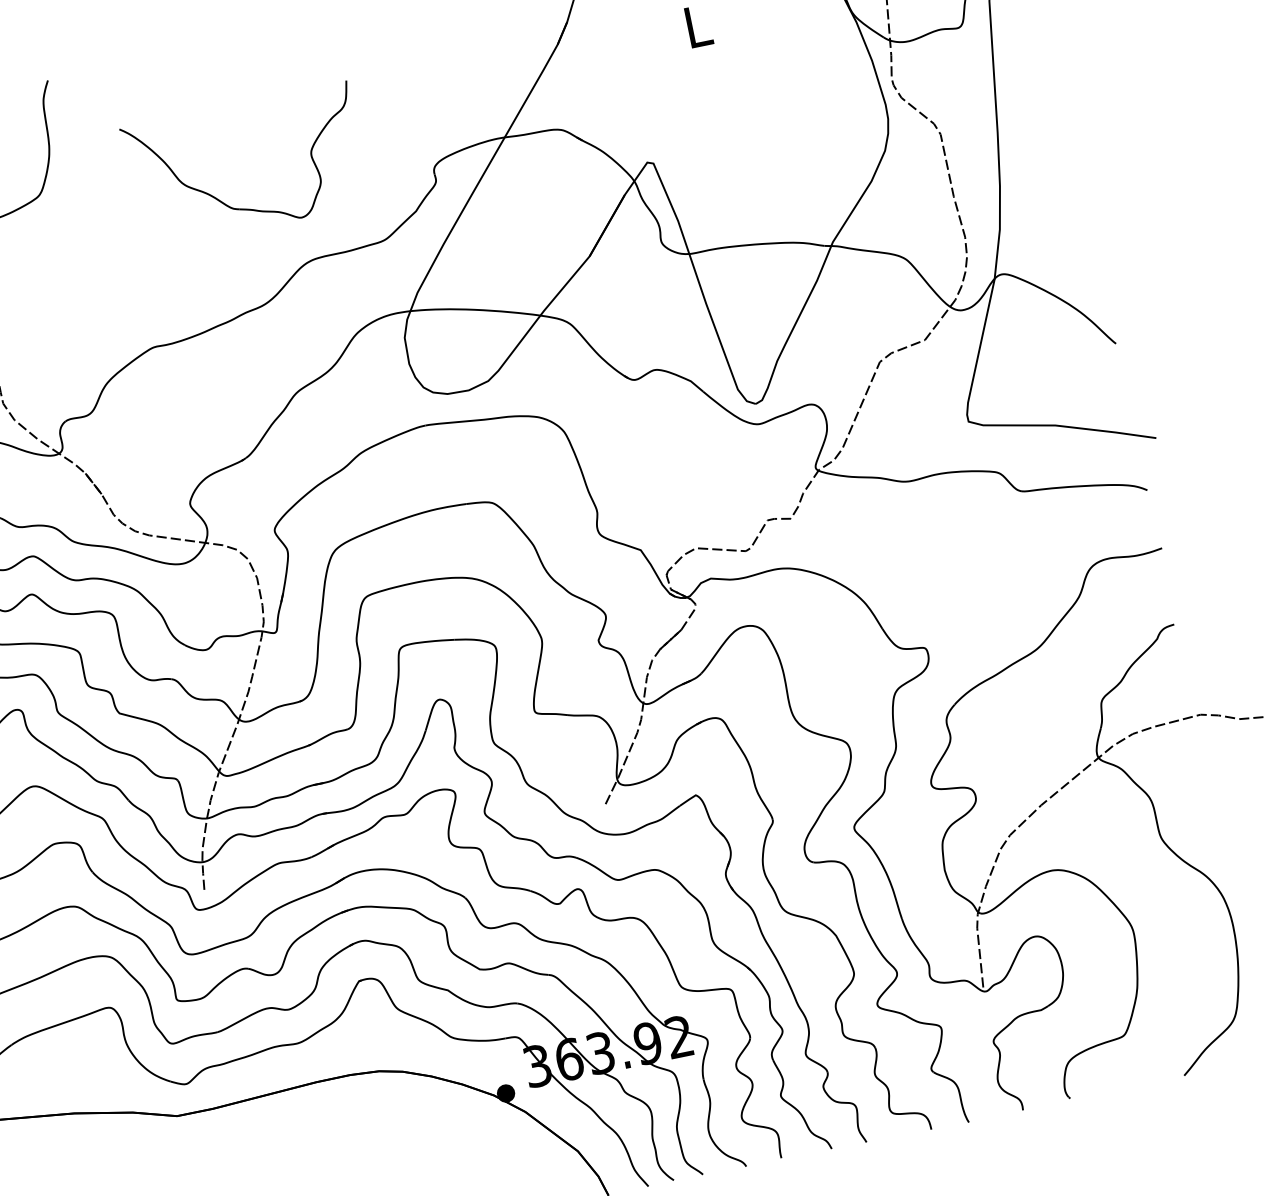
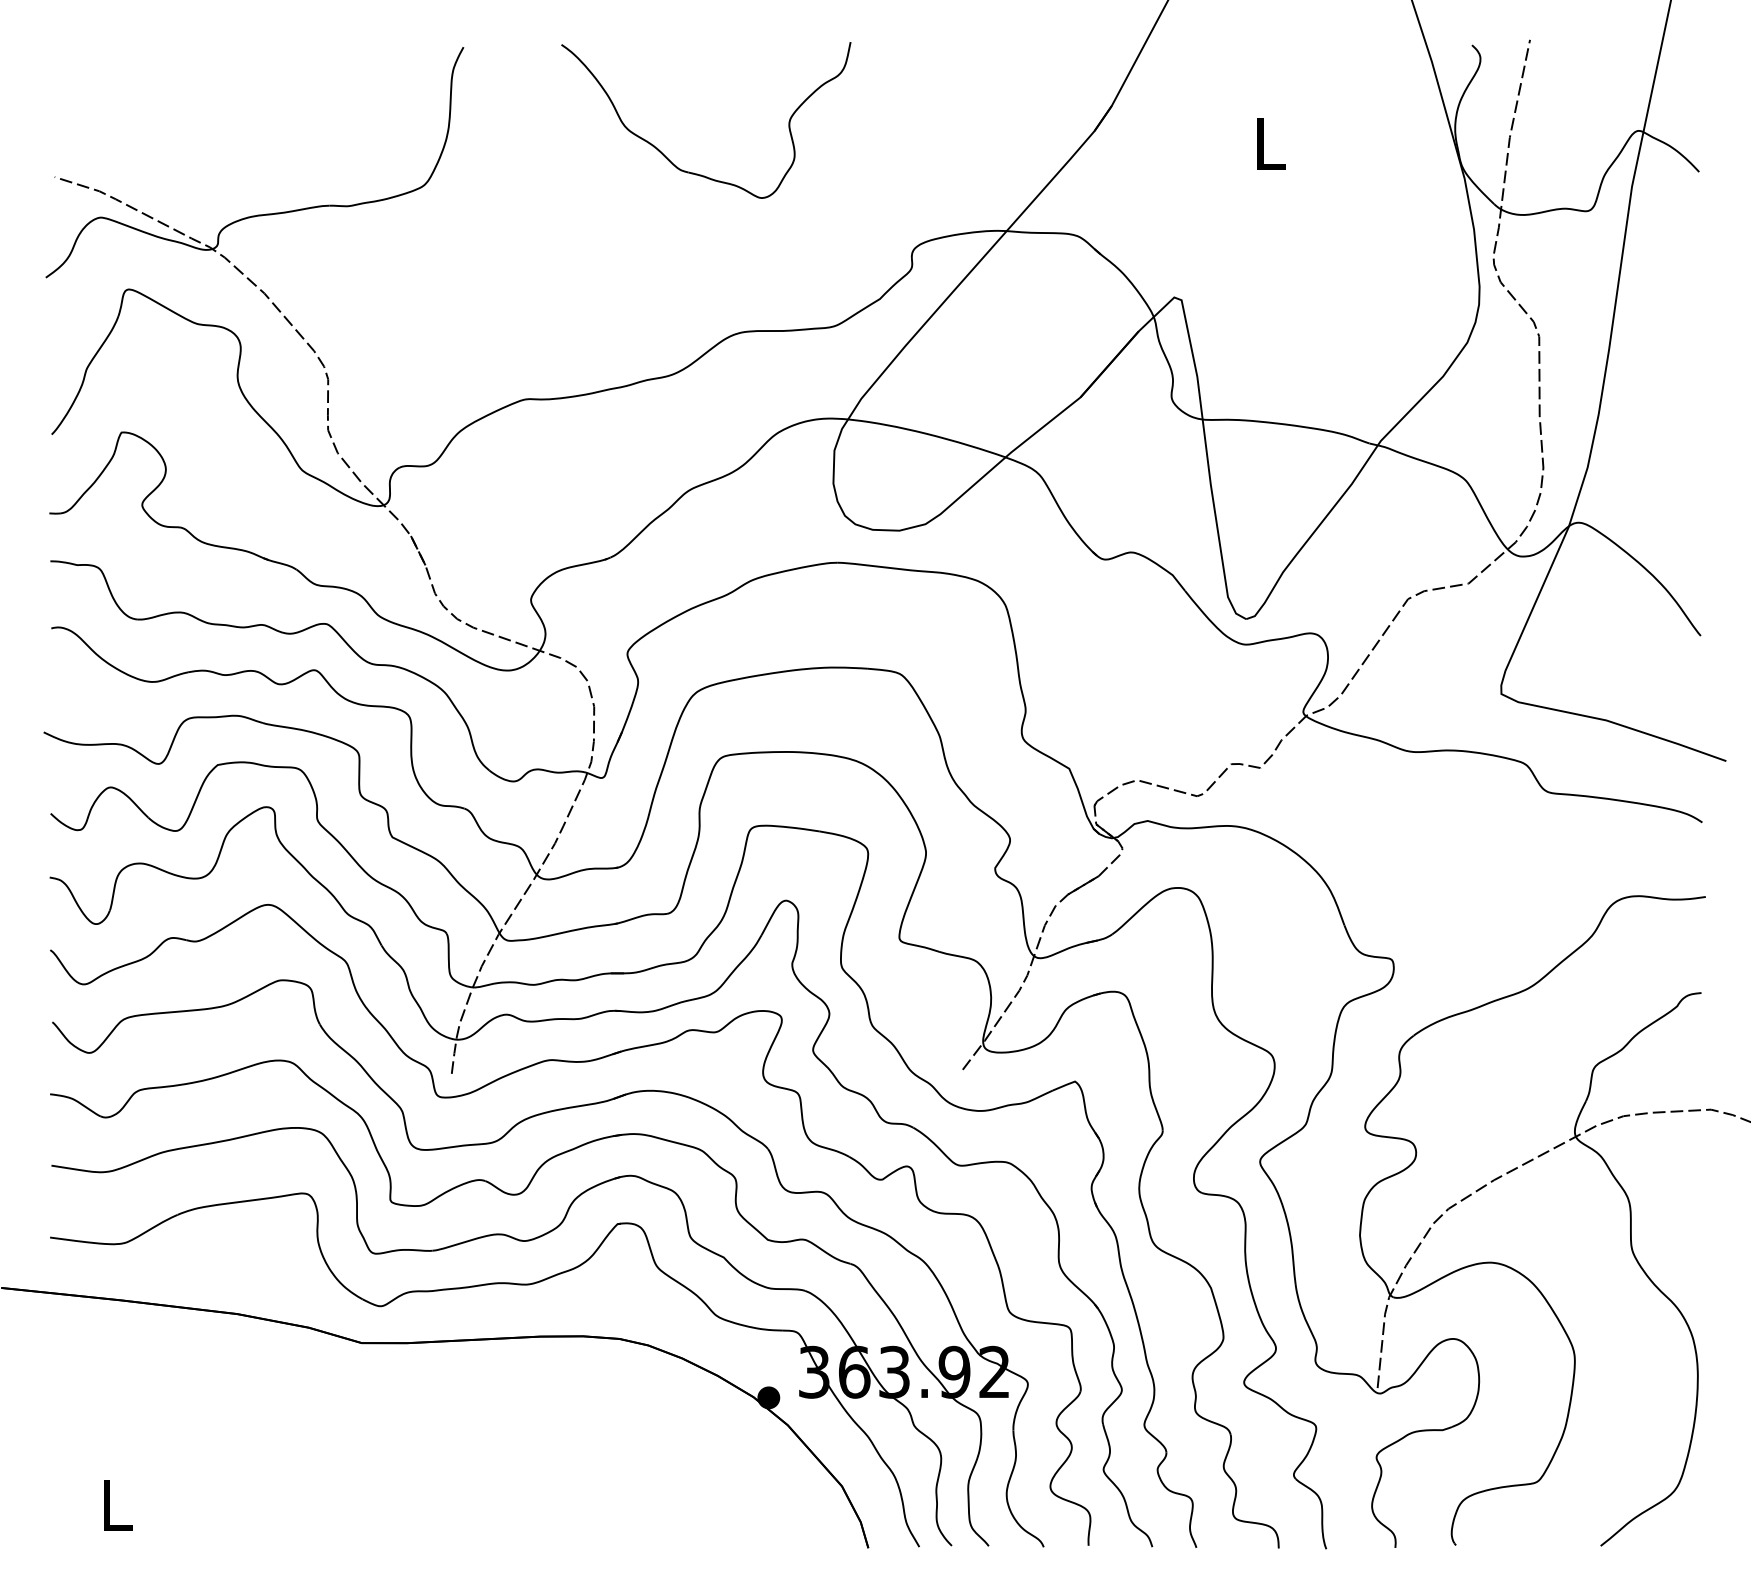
part: (243, 208) -> (693, 172), moved

